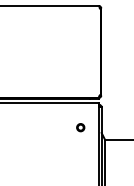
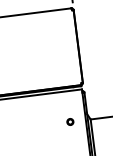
part: (80, 127) -> (70, 121), moved

